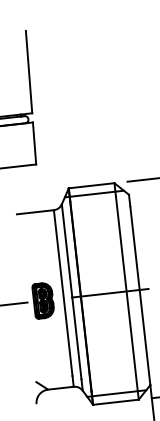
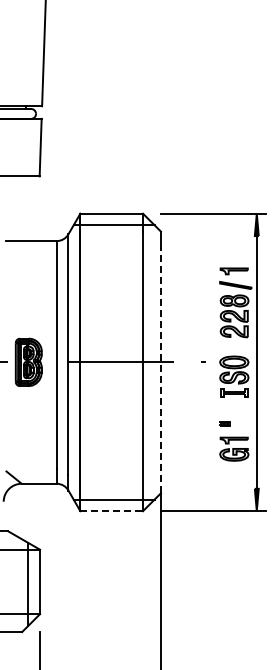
line: (140, 295) -> (161, 370), solid -> dashed
line: (116, 402) -> (112, 511), solid -> dashed

